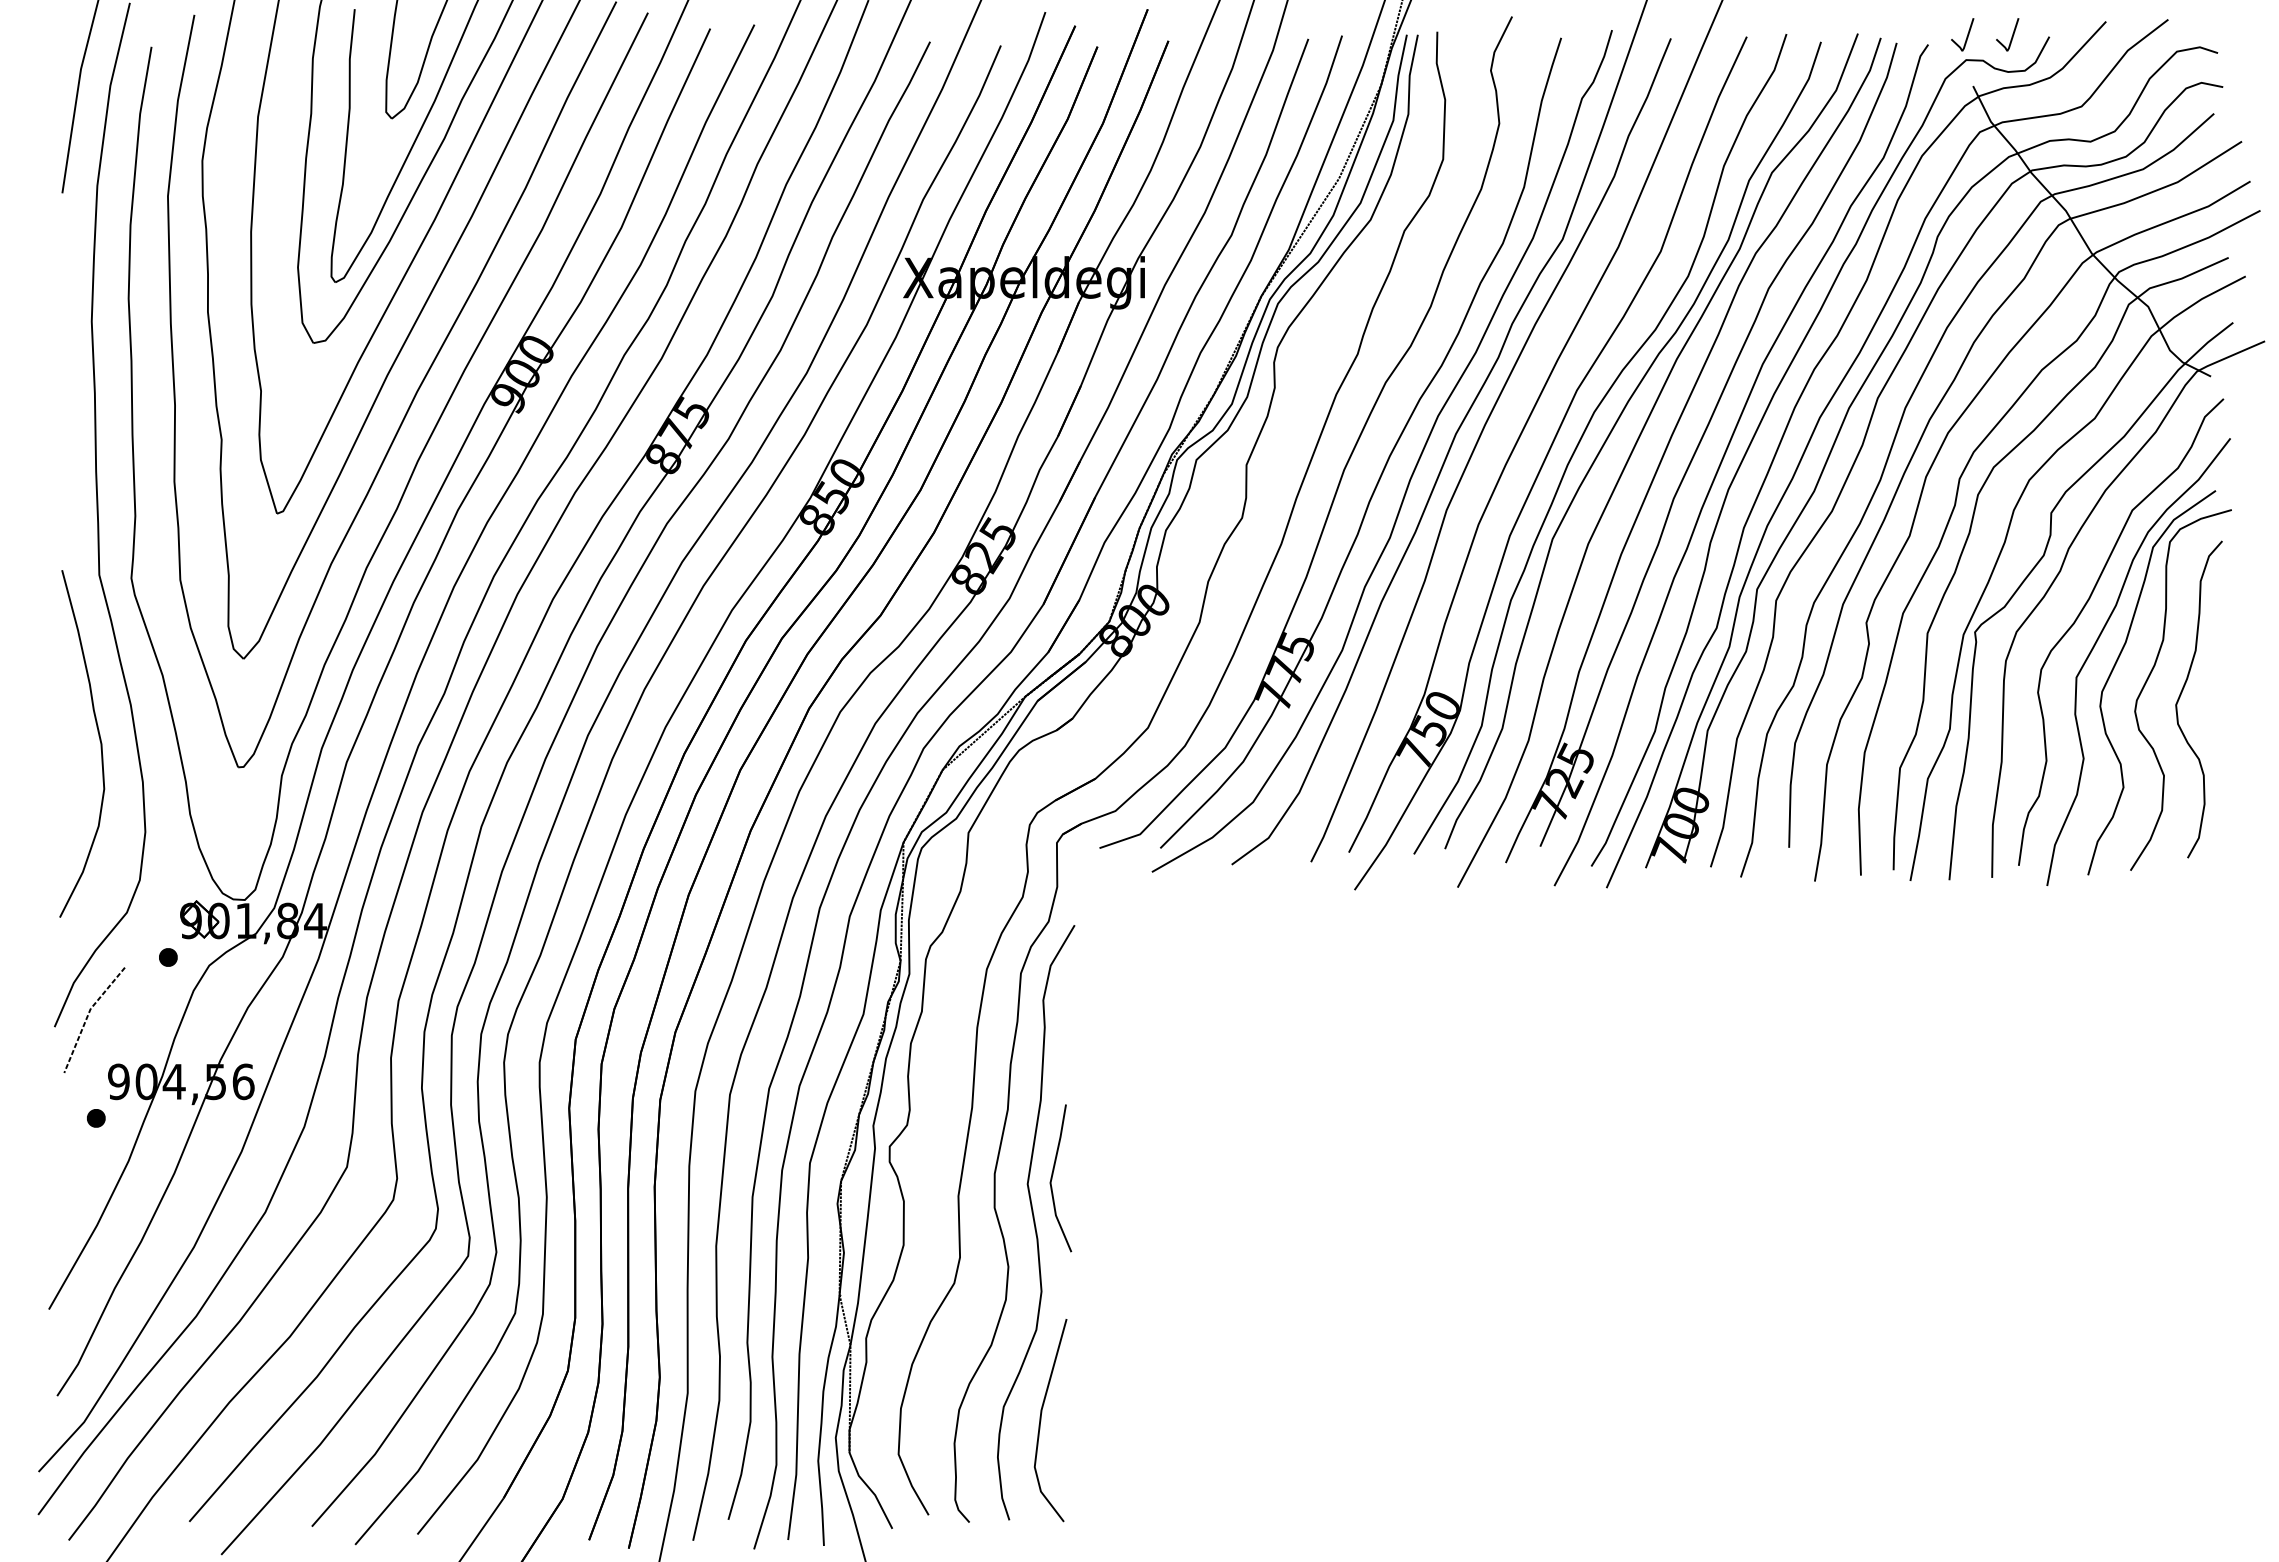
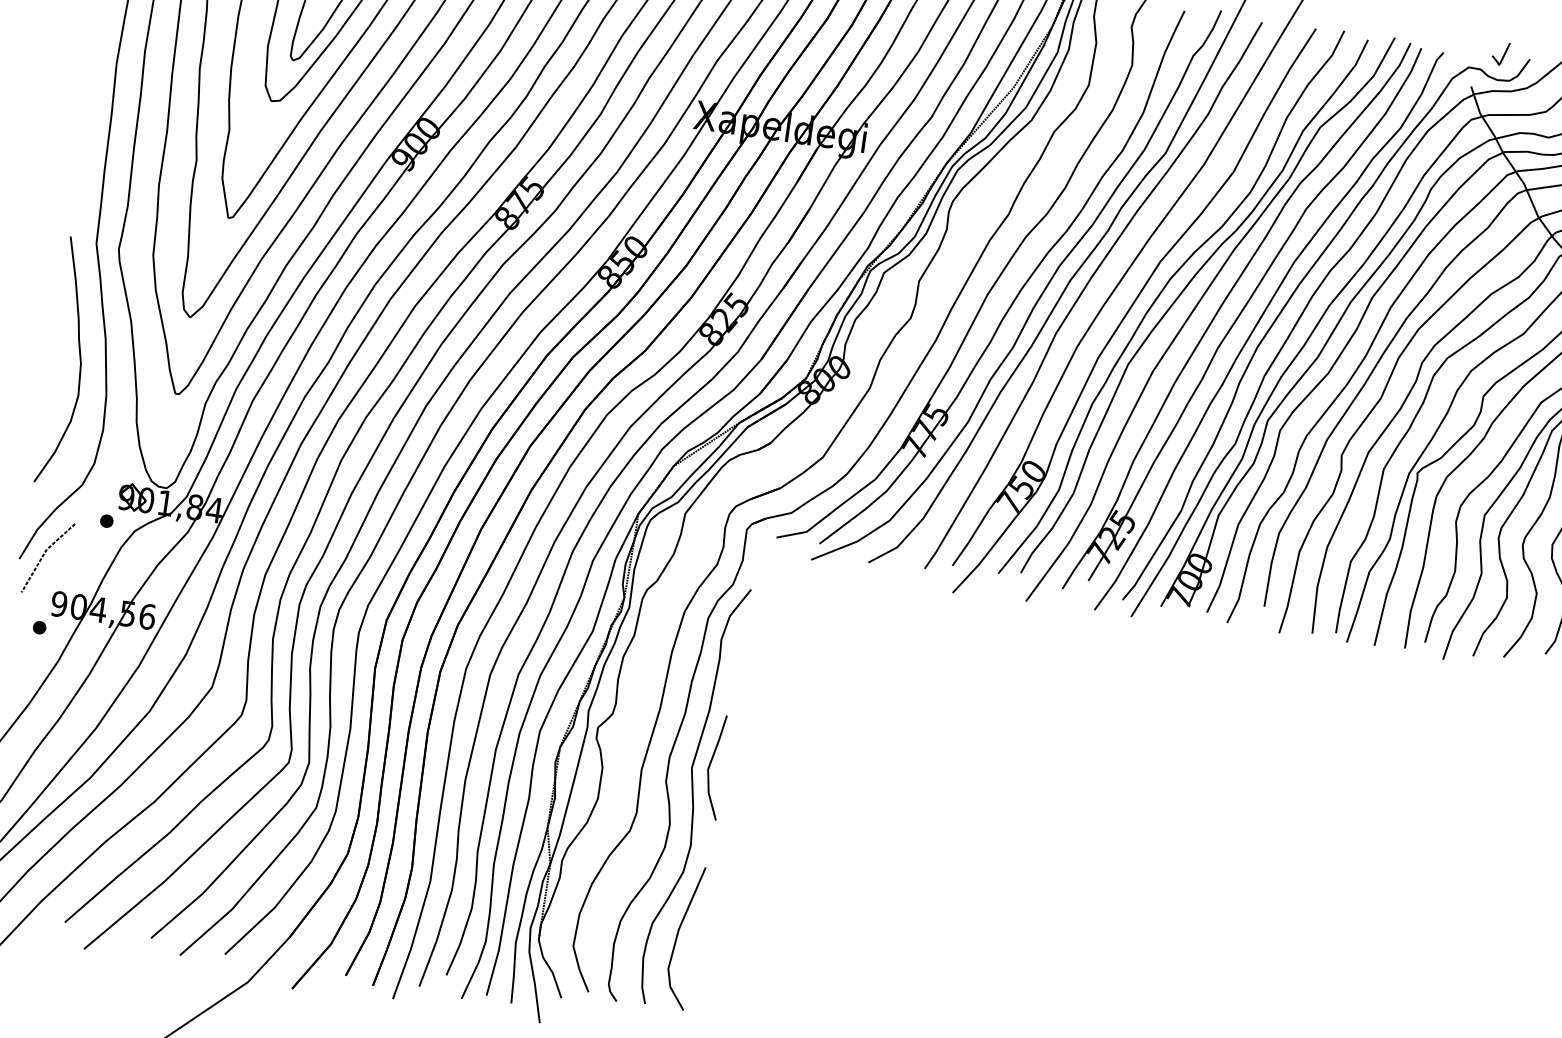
line: (1966, 36) -> (1471, 50), removed

